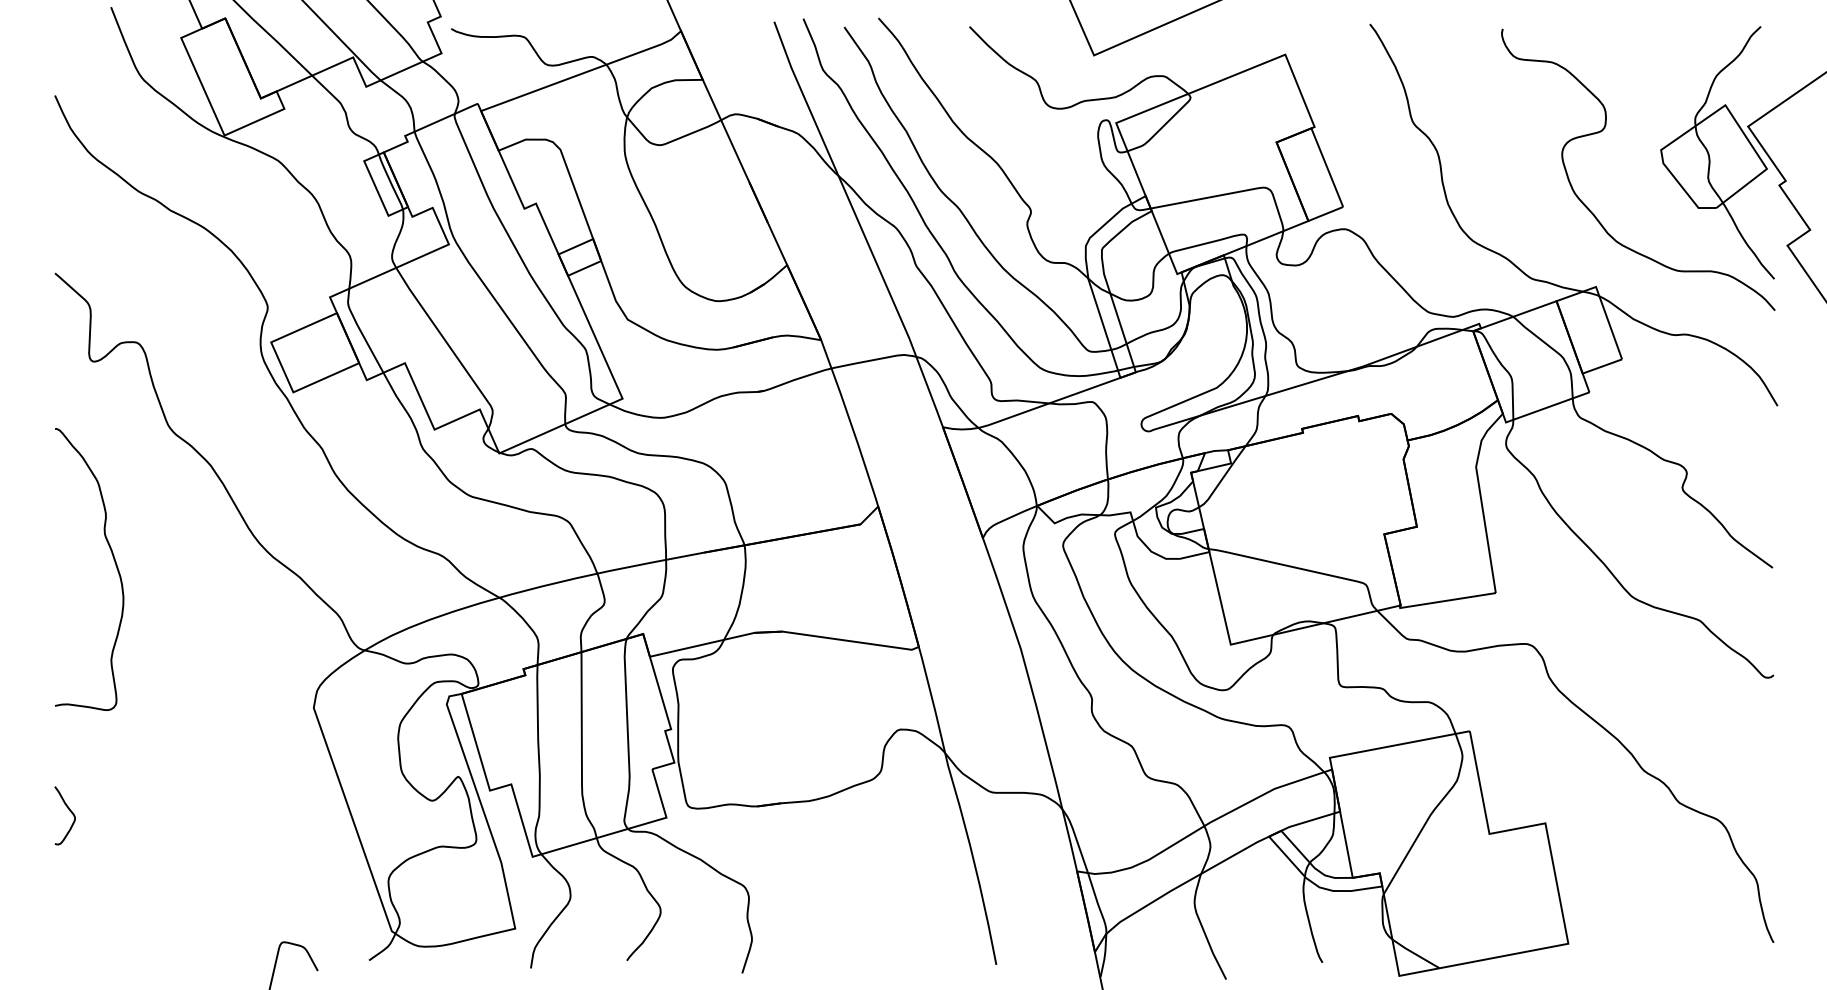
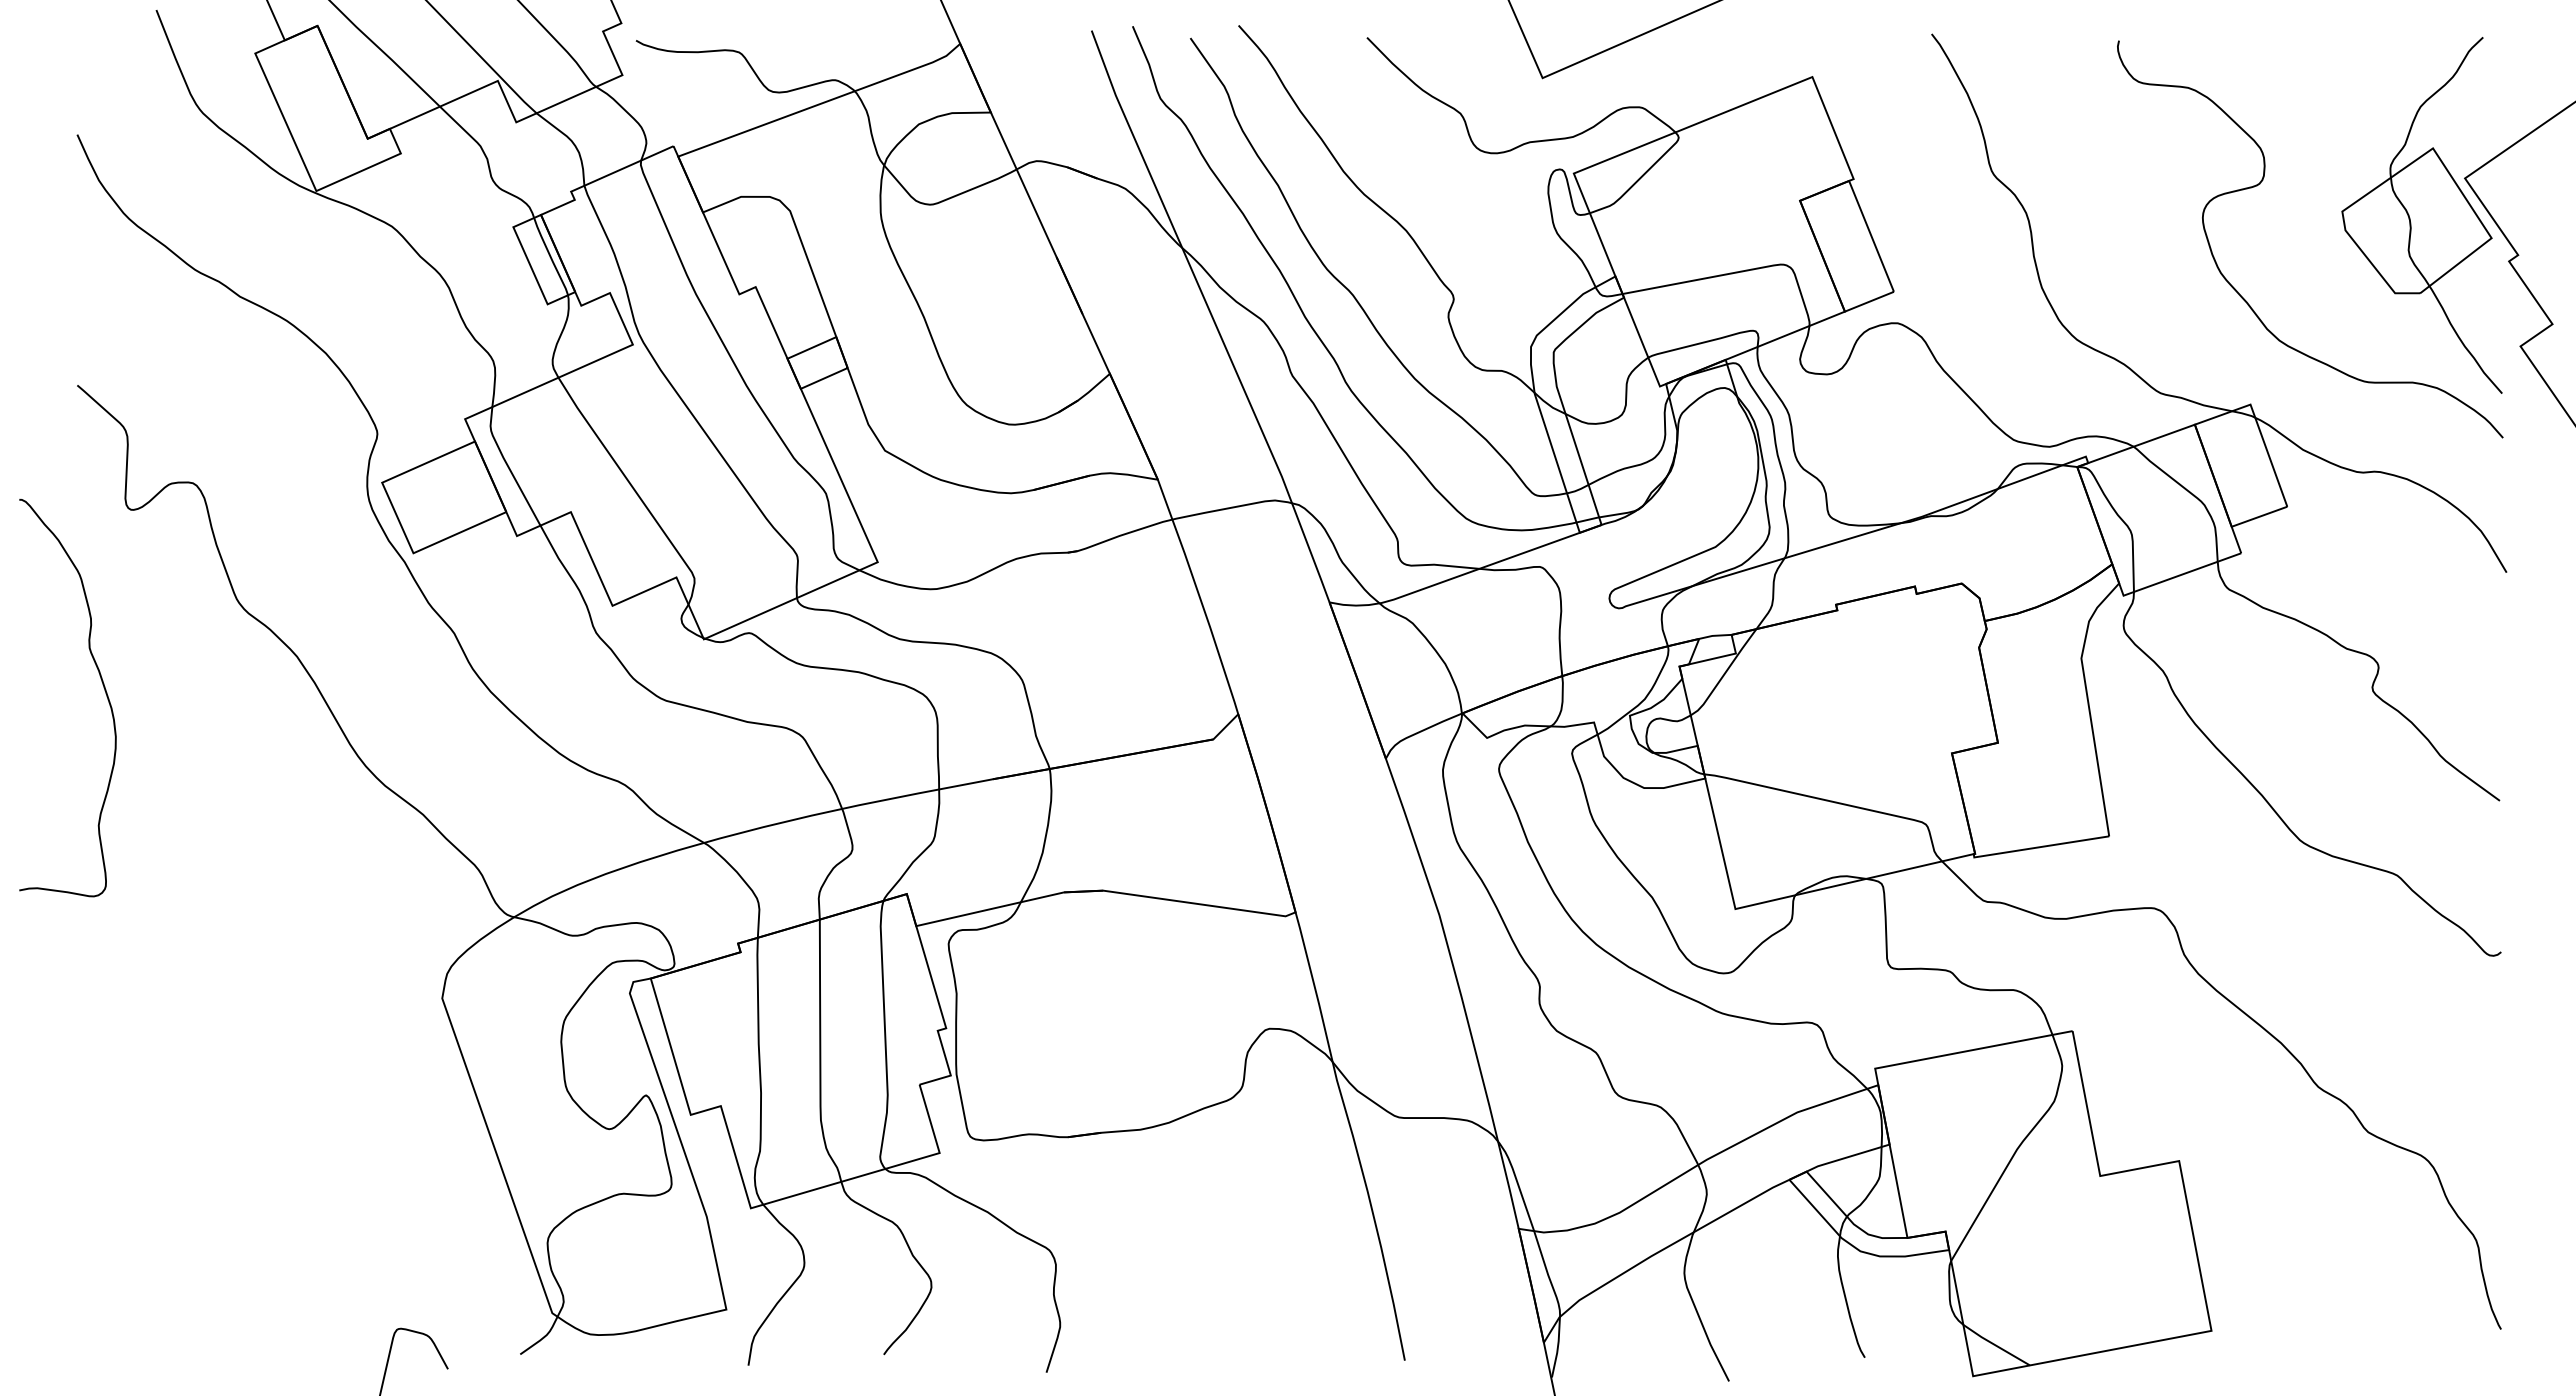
curve: (113, 559) -> (102, 684), moved
curve: (70, 812) -> (99, 1145), removed

